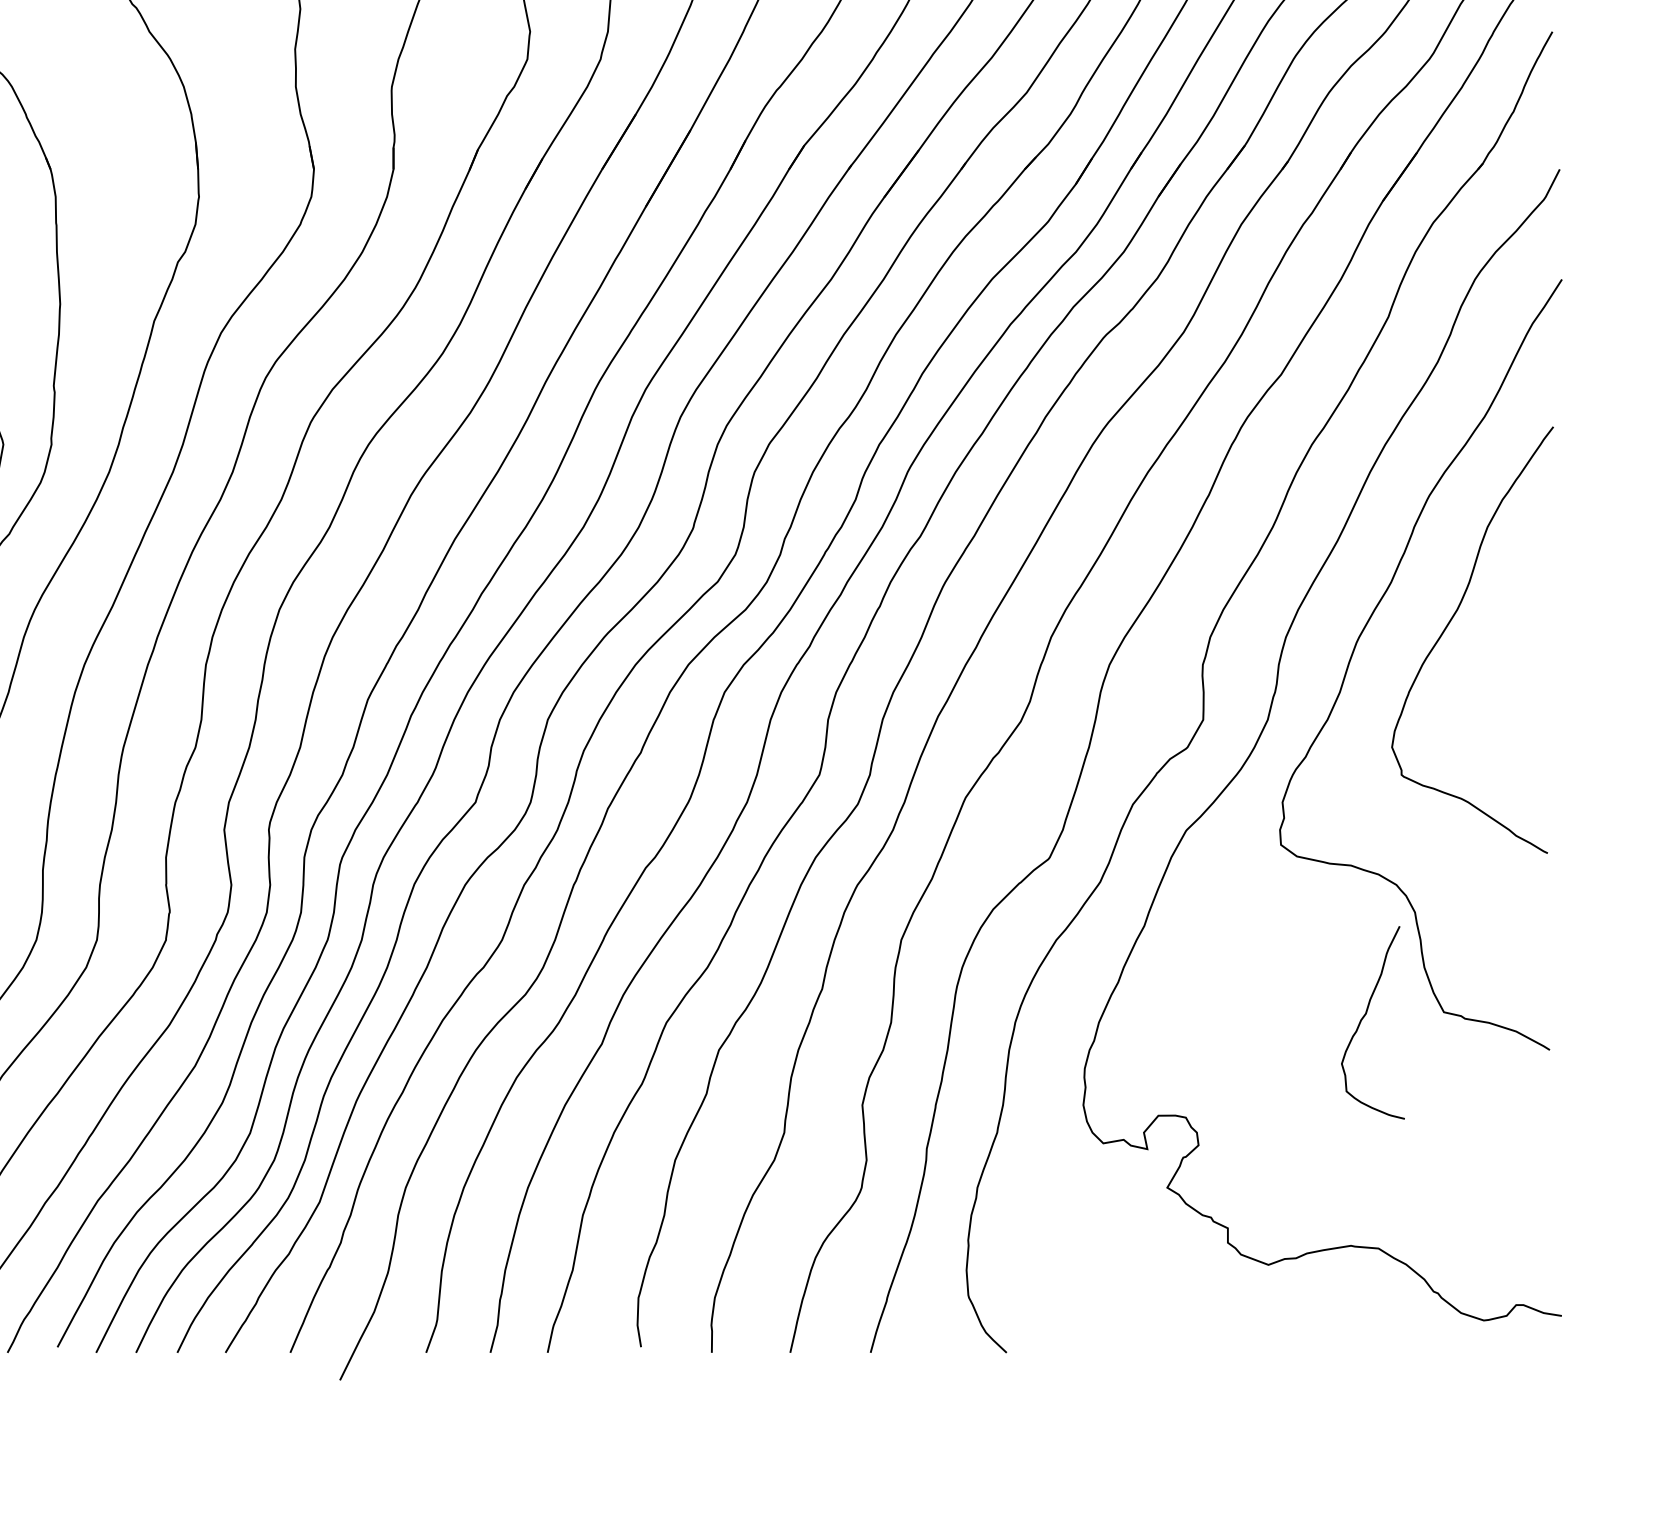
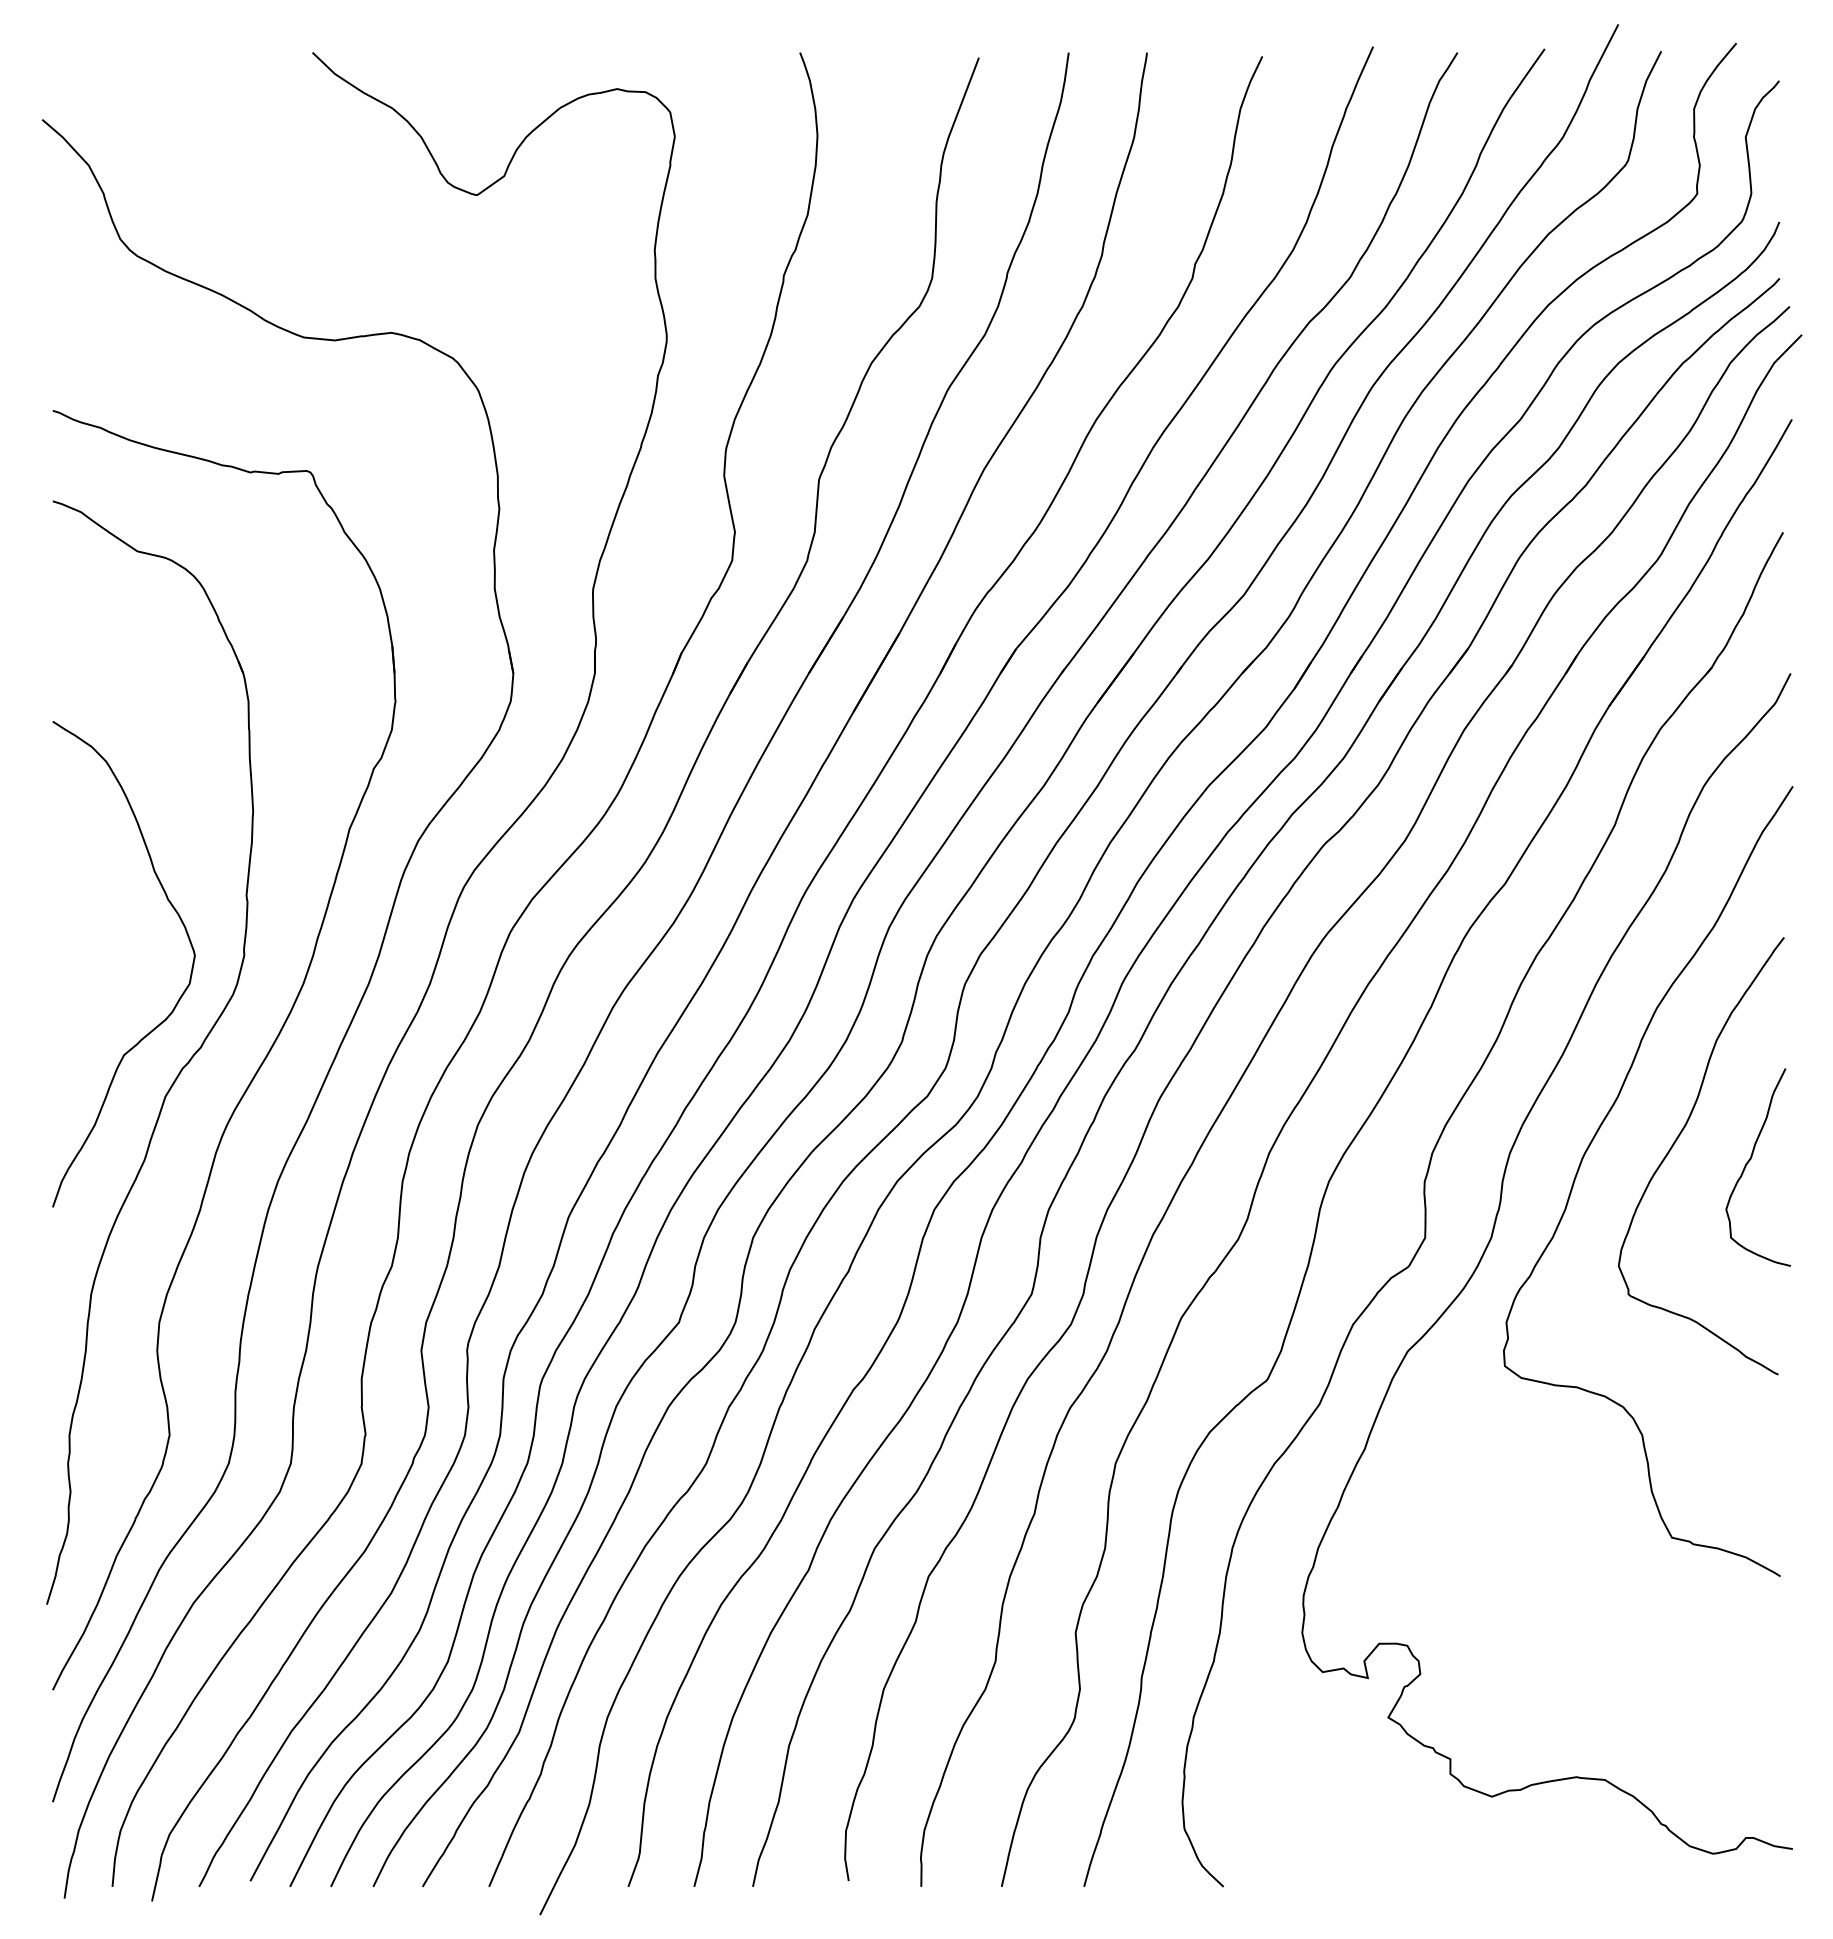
curve: (1363, 1018) -> (1748, 1163), moved

